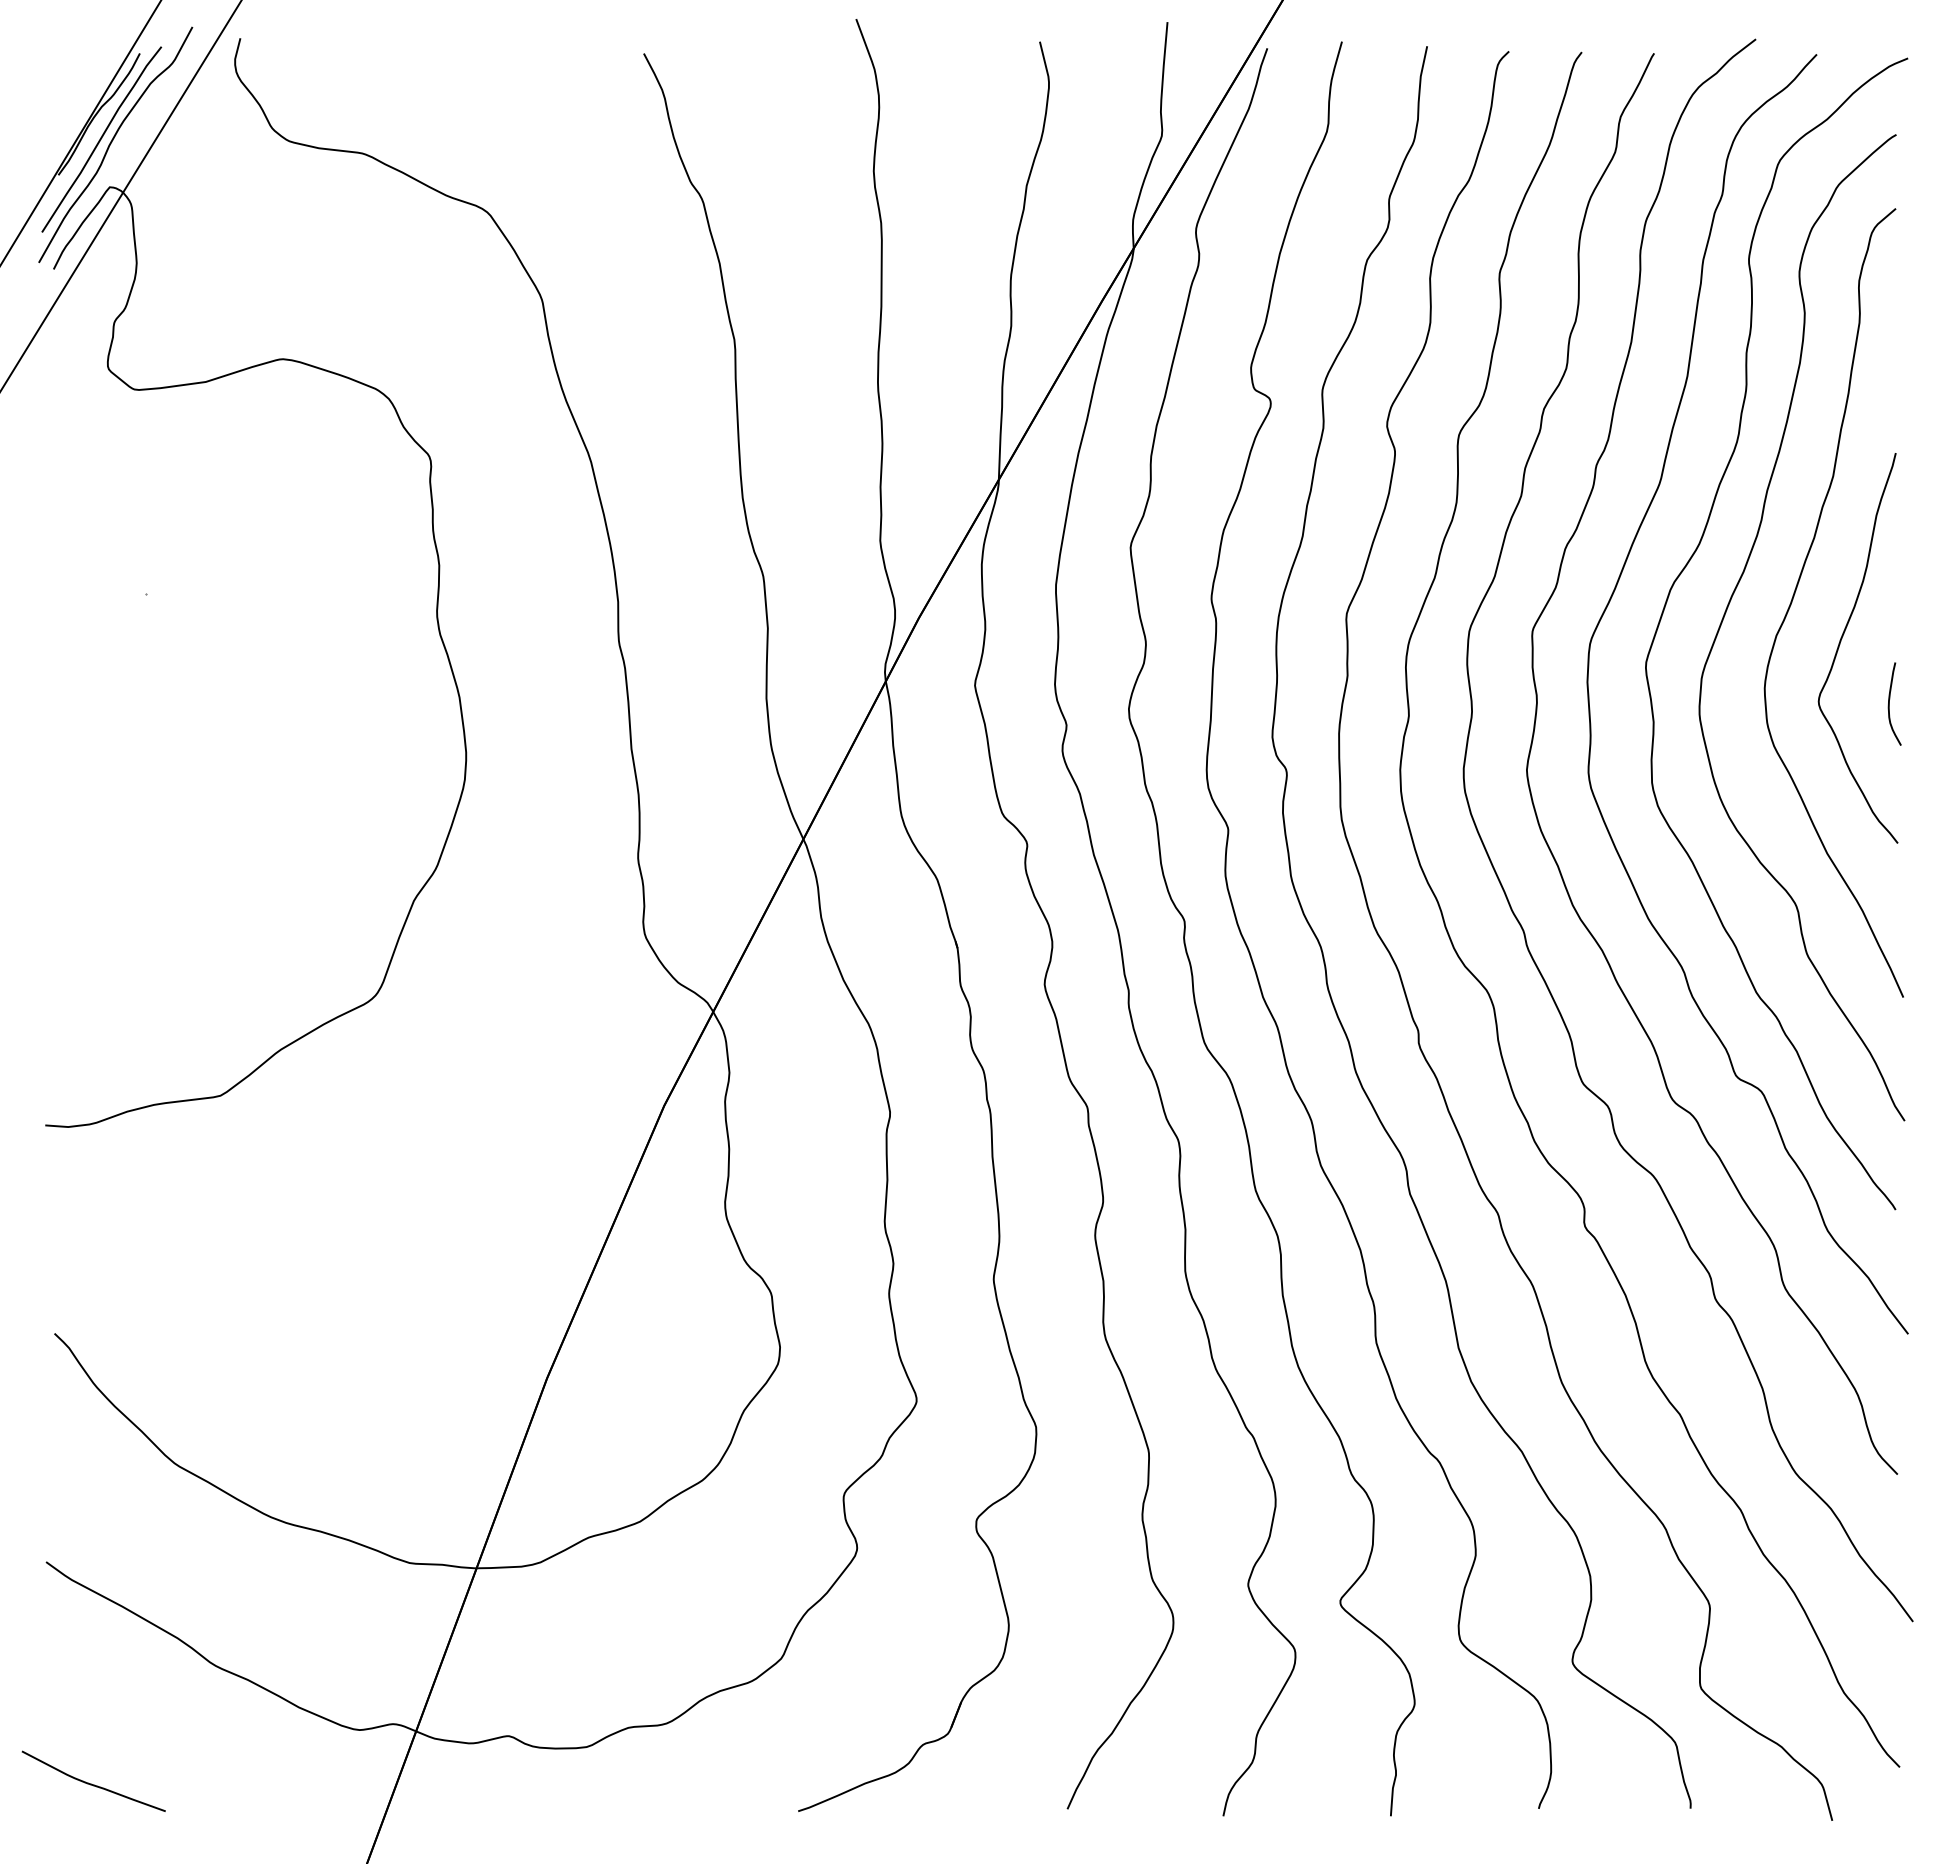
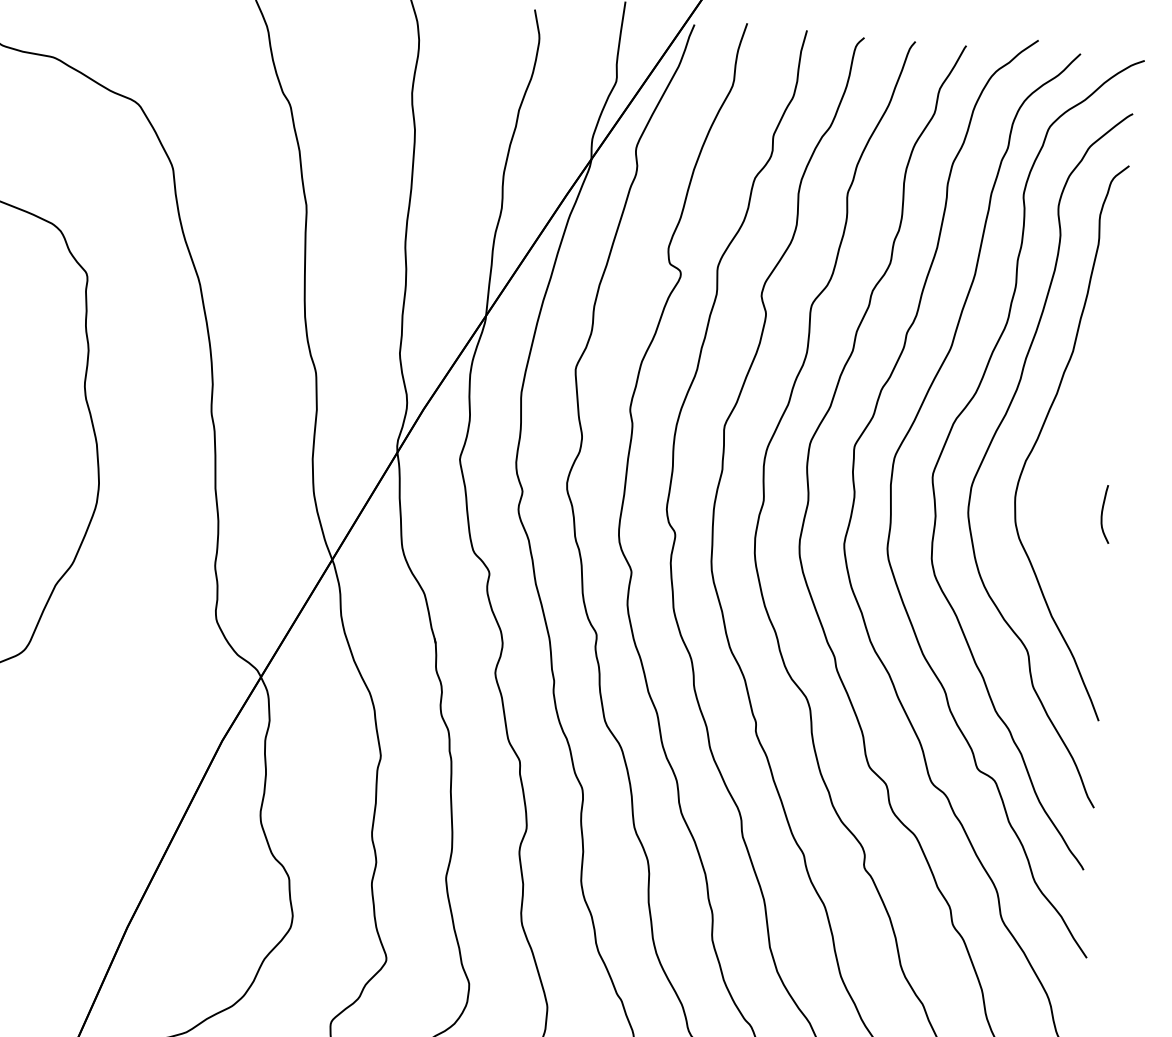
curve: (1841, 641) -> (1071, 467), removed

